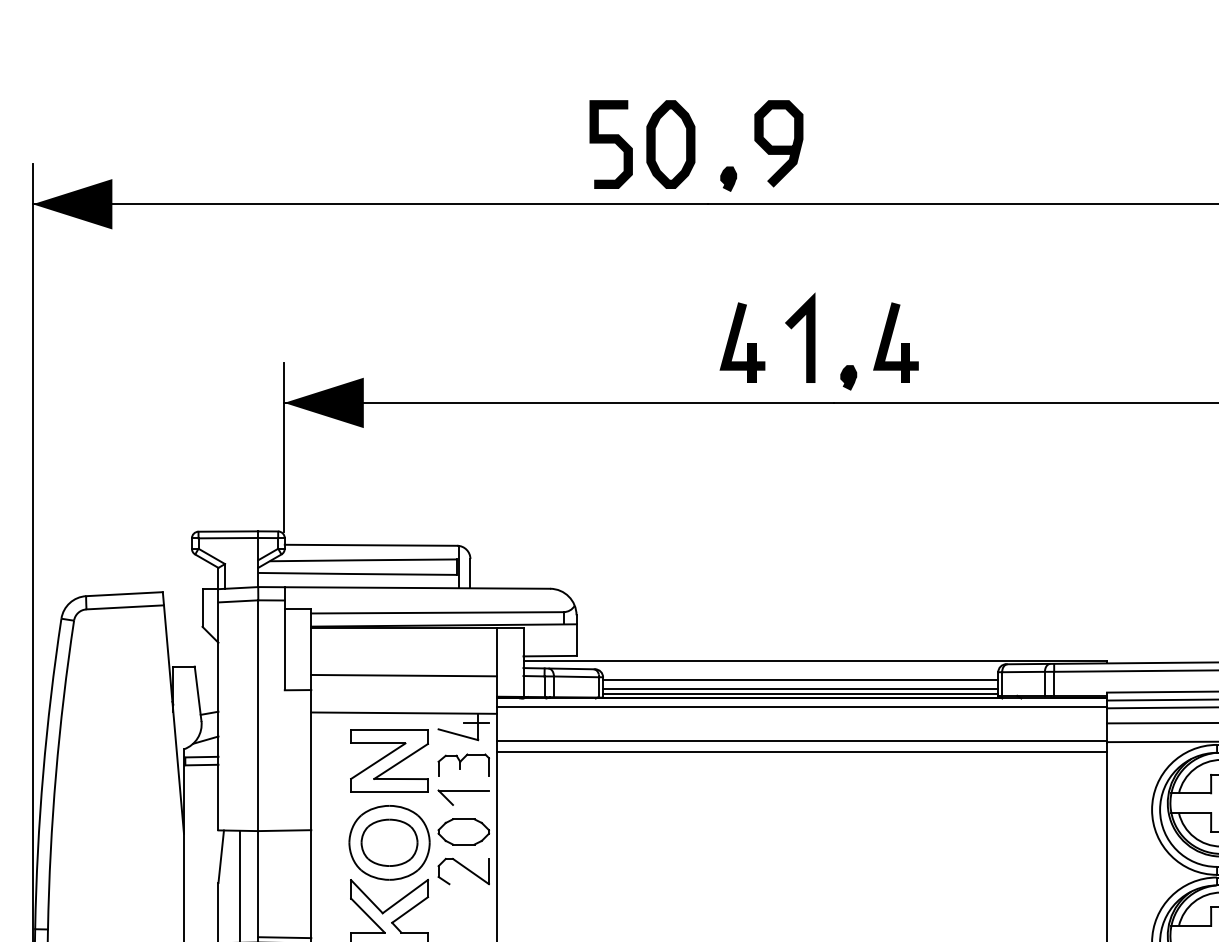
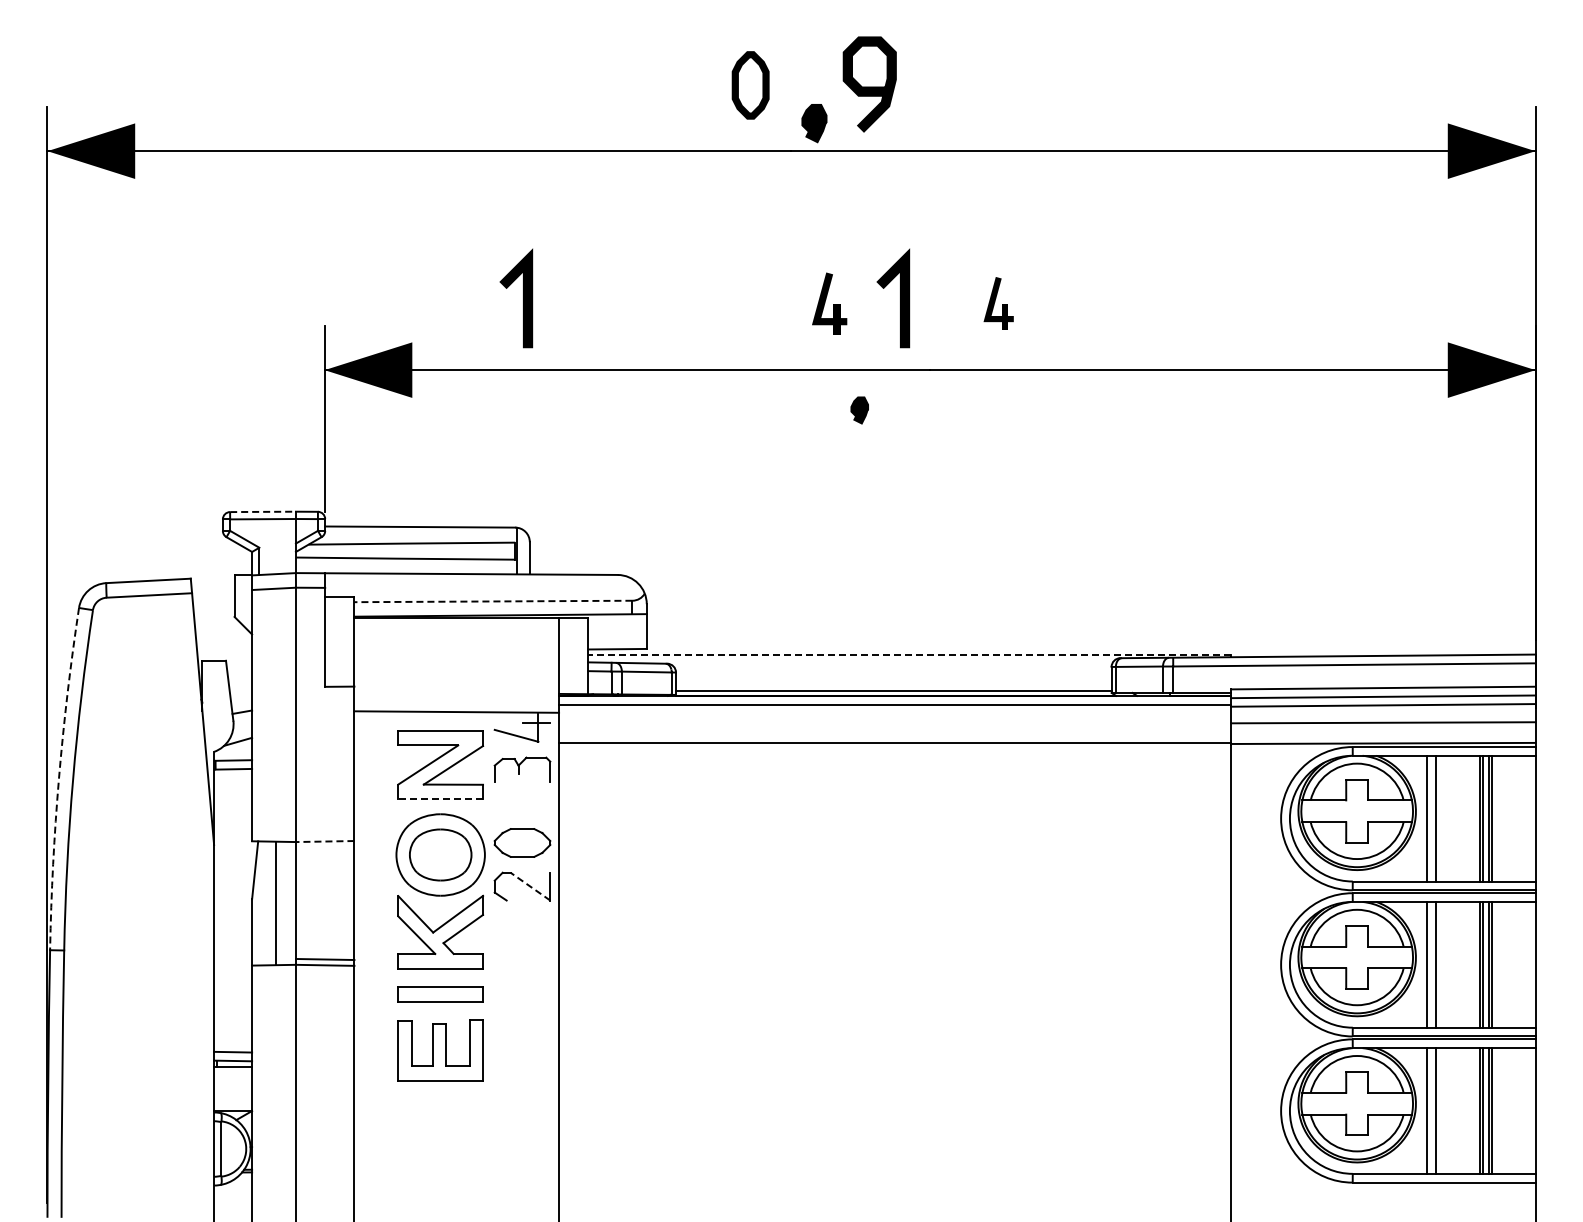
curve: (610, 143) -> (684, 84), removed
part: (670, 144) -> (750, 85), size x0.7
part: (728, 179) -> (814, 123), size x1.4
line: (464, 337) -> (523, 298), added
part: (742, 342) -> (829, 303), size x0.7
part: (895, 342) -> (998, 303), size x0.6
part: (848, 377) -> (859, 410), moved
line: (228, 531) -> (263, 511), solid -> dashed
line: (437, 612) -> (493, 601), solid -> dashed
line: (814, 660) -> (909, 654), solid -> dashed
line: (403, 675) -> (456, 670), removed
line: (800, 679) -> (893, 675), removed
line: (800, 689) -> (893, 685), removed
line: (802, 751) -> (895, 754), removed
arc: (42, 773) -> (58, 778), solid -> dashed
part: (462, 790) -> (521, 797), removed
line: (389, 792) -> (440, 799), solid -> dashed
line: (284, 830) -> (324, 841), solid -> dashed
line: (471, 871) -> (530, 886), solid -> dashed

